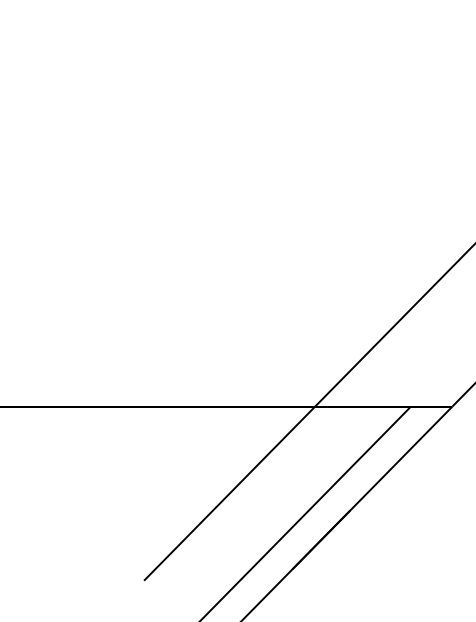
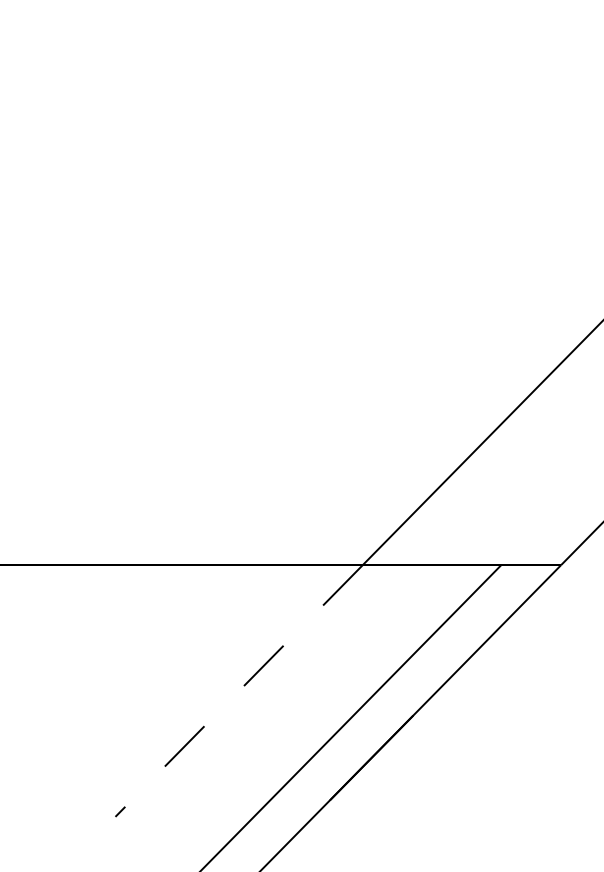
line: (229, 493) -> (238, 690), solid -> dashed

